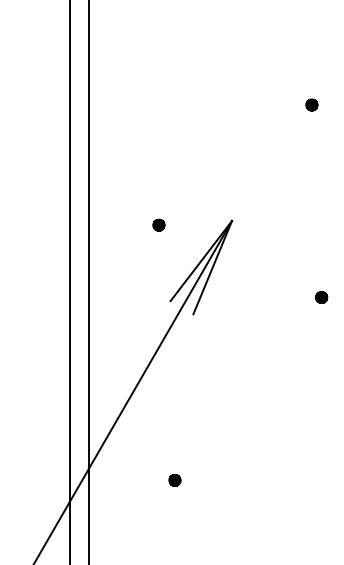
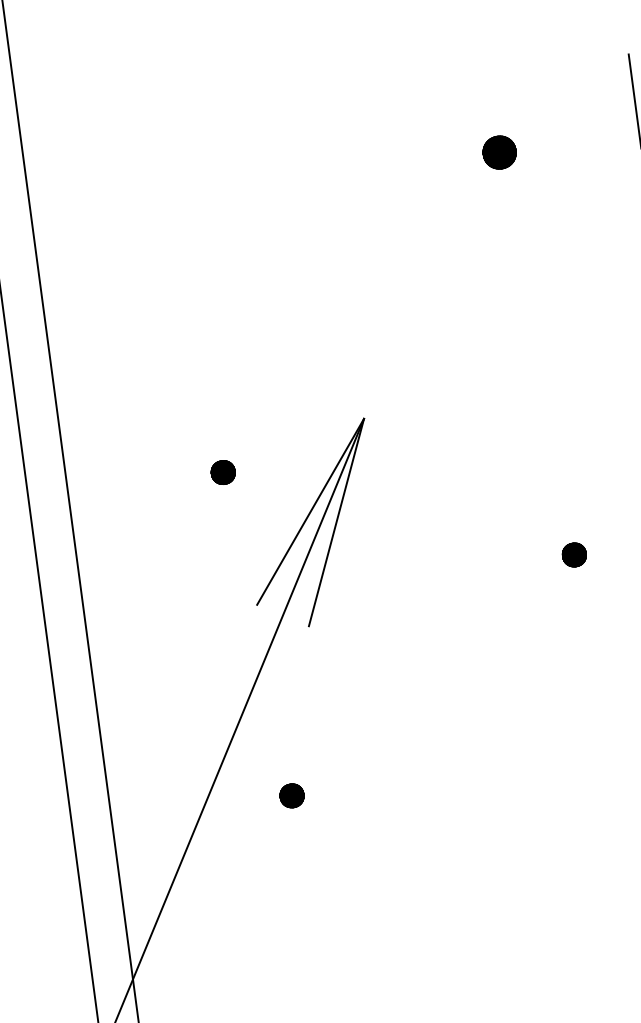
part: (311, 104) -> (498, 151), size x1.4
part: (158, 224) -> (222, 471), moved
part: (174, 480) -> (291, 796), moved

